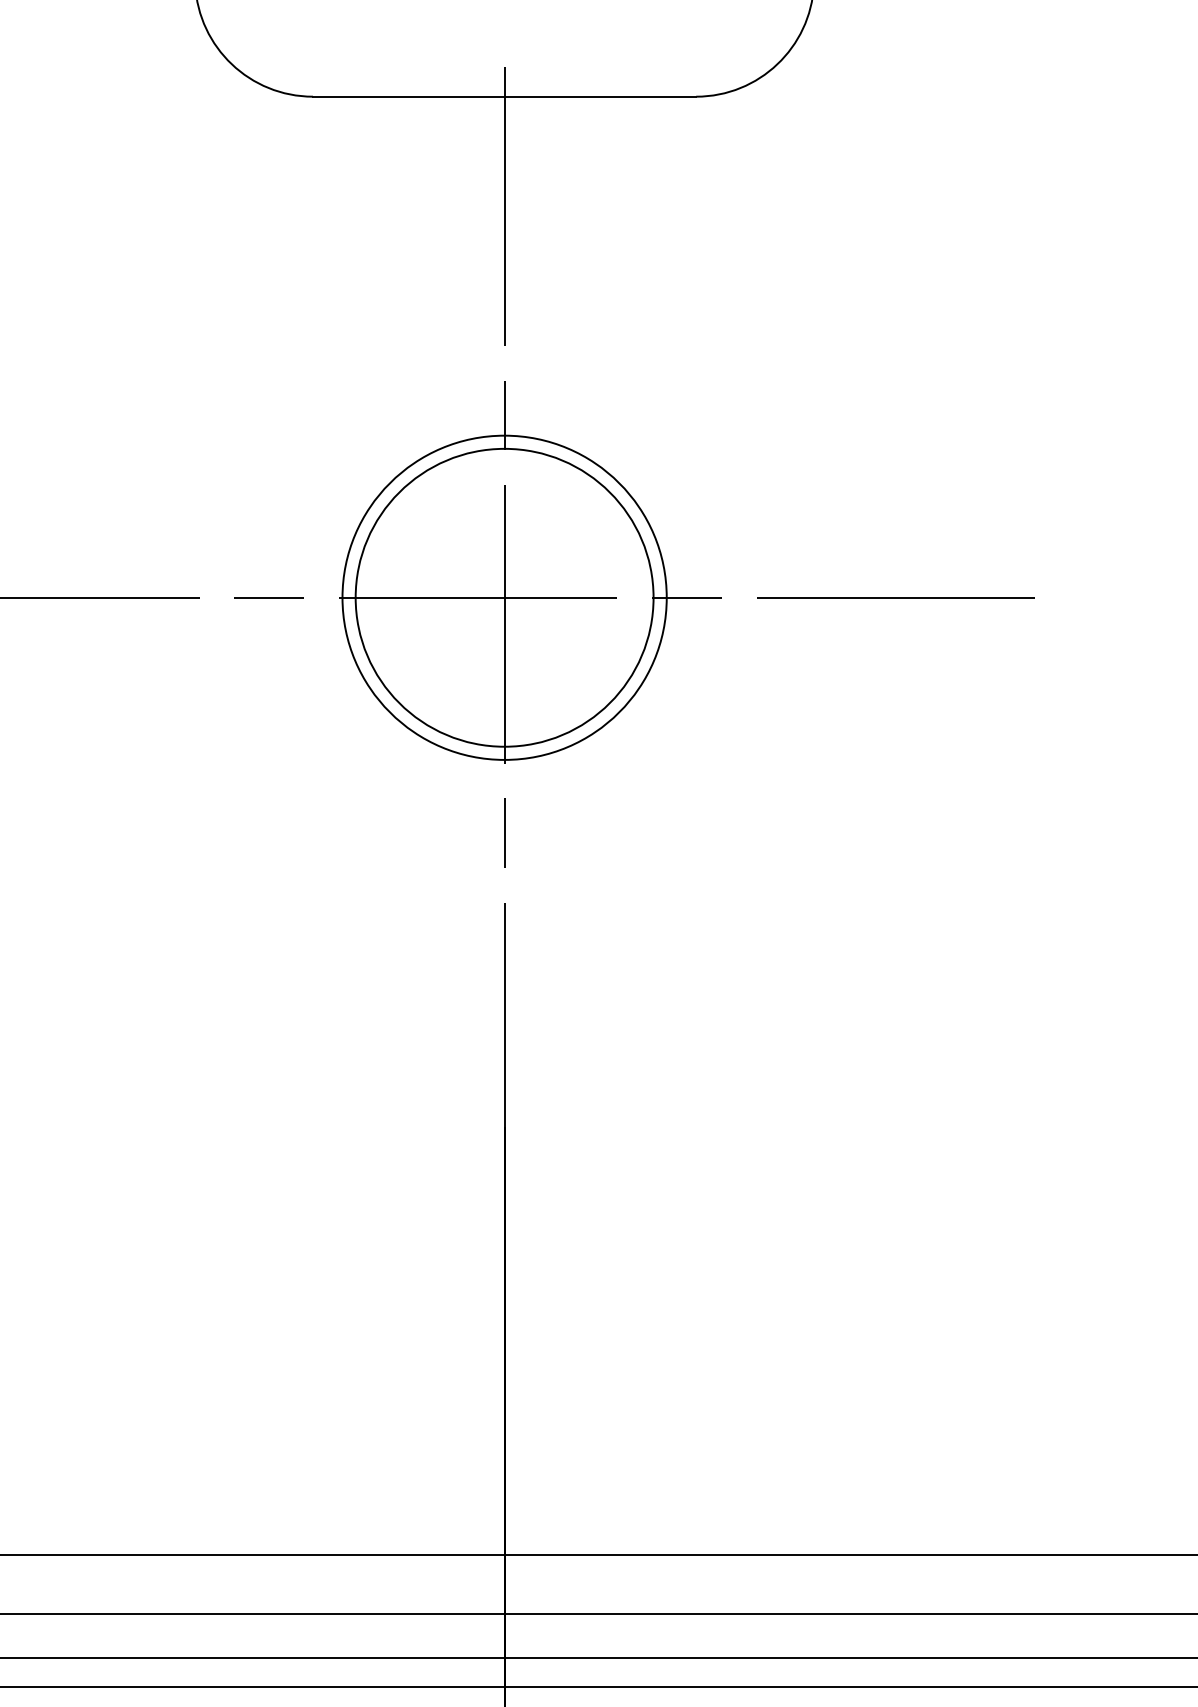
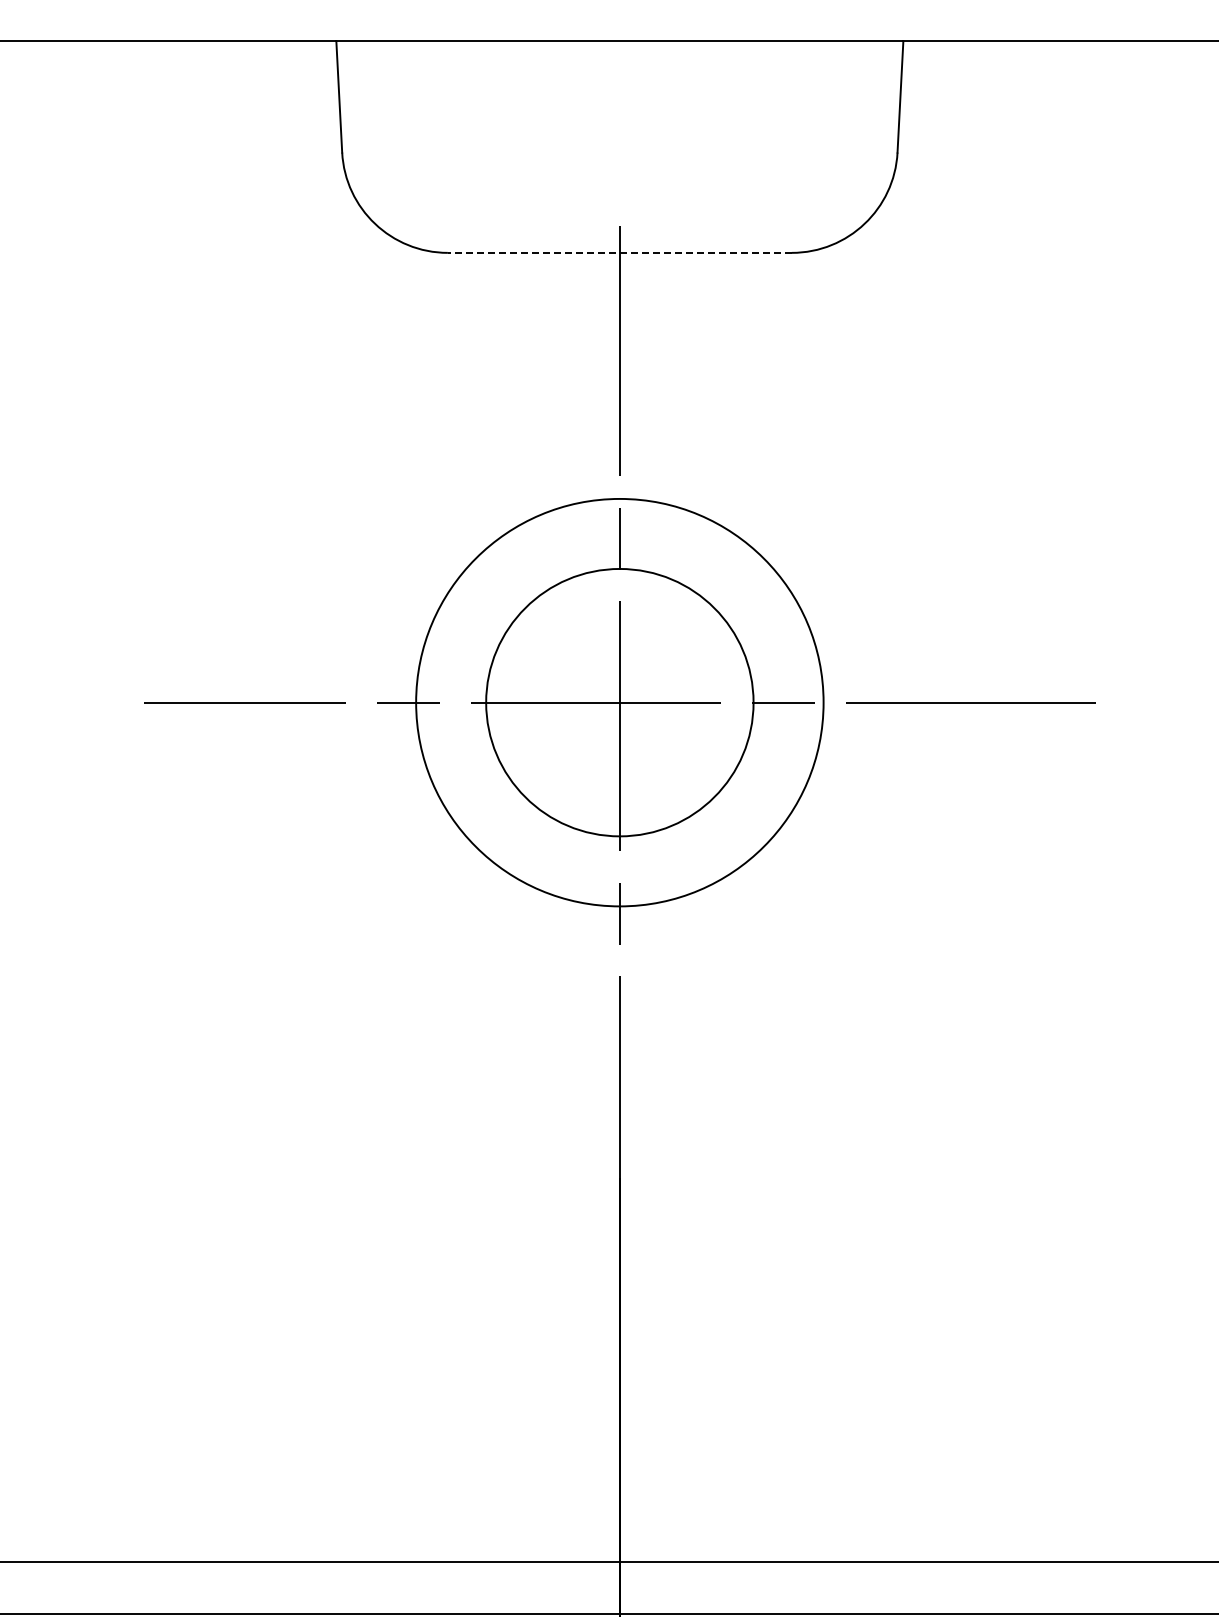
line: (504, 96) -> (619, 252), solid -> dashed
circle: (504, 597) -> (619, 702), size x1.4

